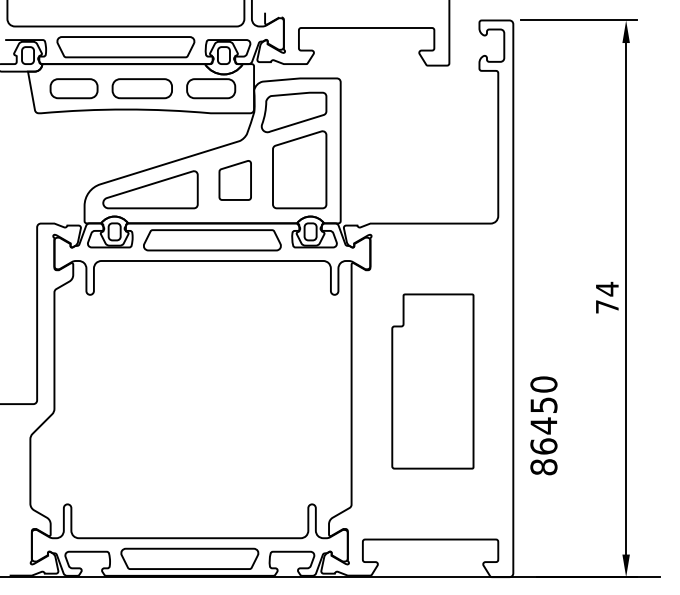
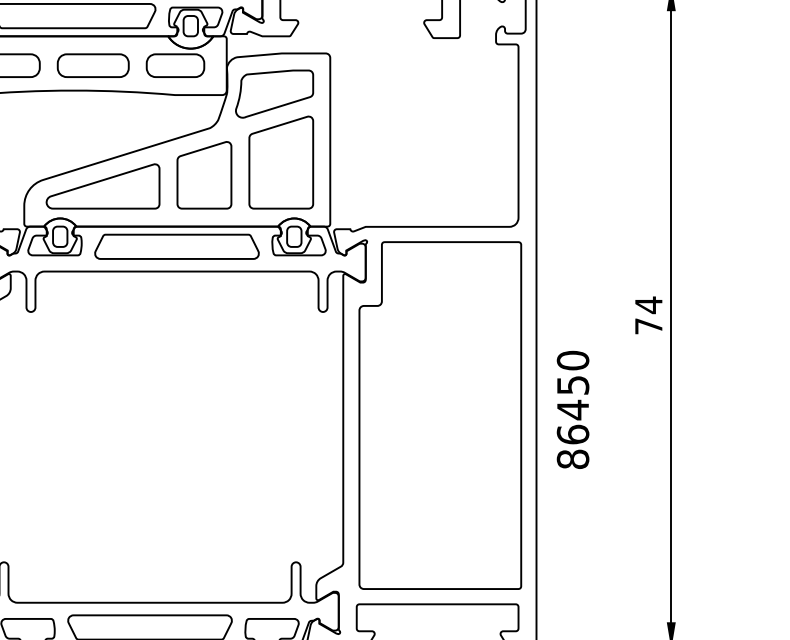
part: (234, 180) -> (203, 175), size x1.43
part: (432, 381) -> (439, 415), size x1.67
text: (543, 425) -> (572, 409), moved

